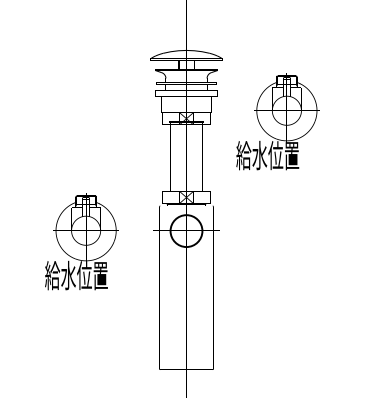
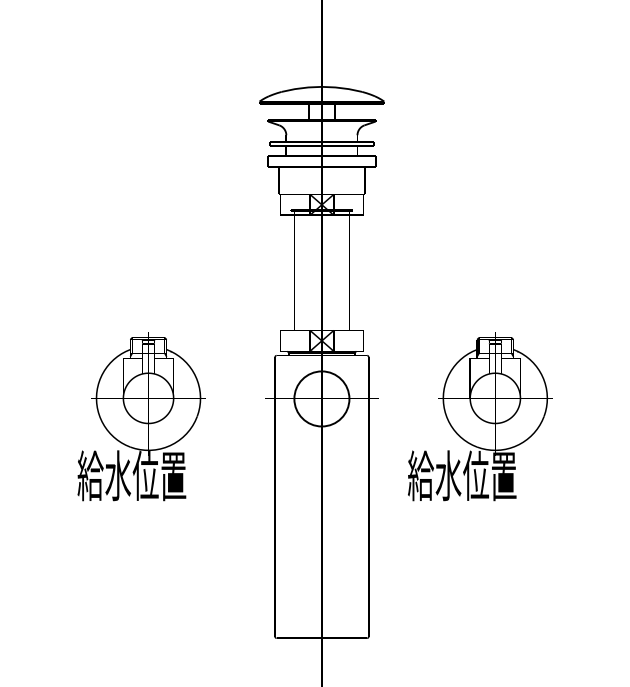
text: (277, 121) -> (479, 416), moved

